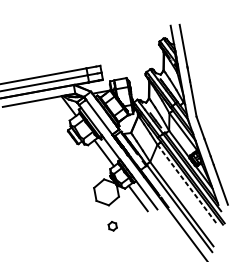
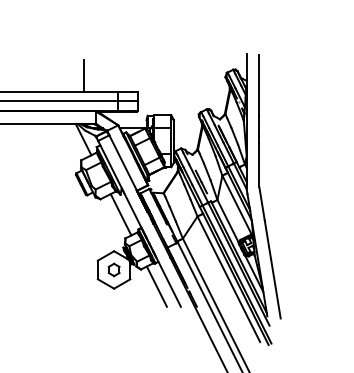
line: (60, 61) -> (83, 75), added
line: (187, 184) -> (229, 279), dashed -> solid
part: (112, 226) -> (113, 269), moved

